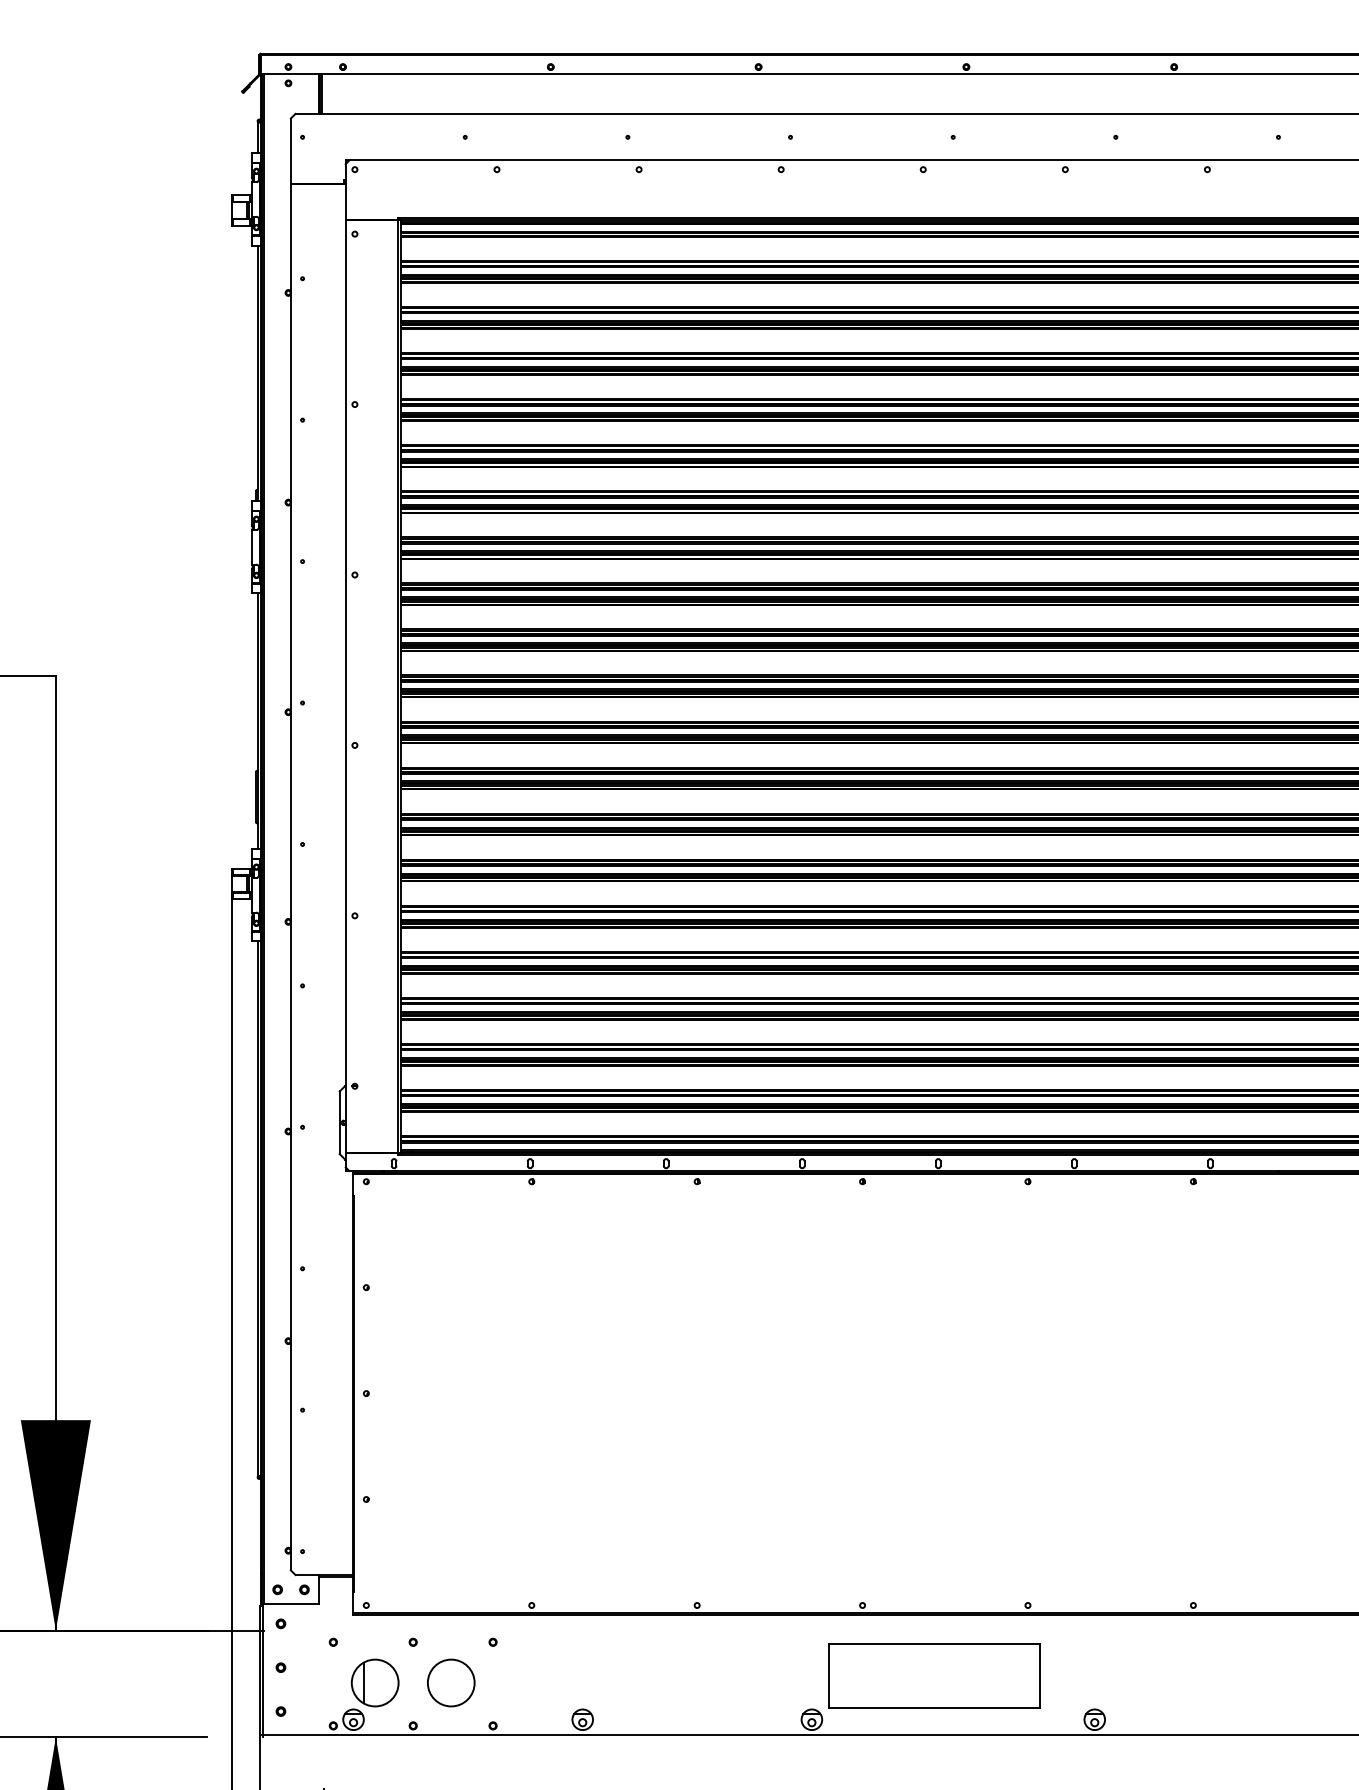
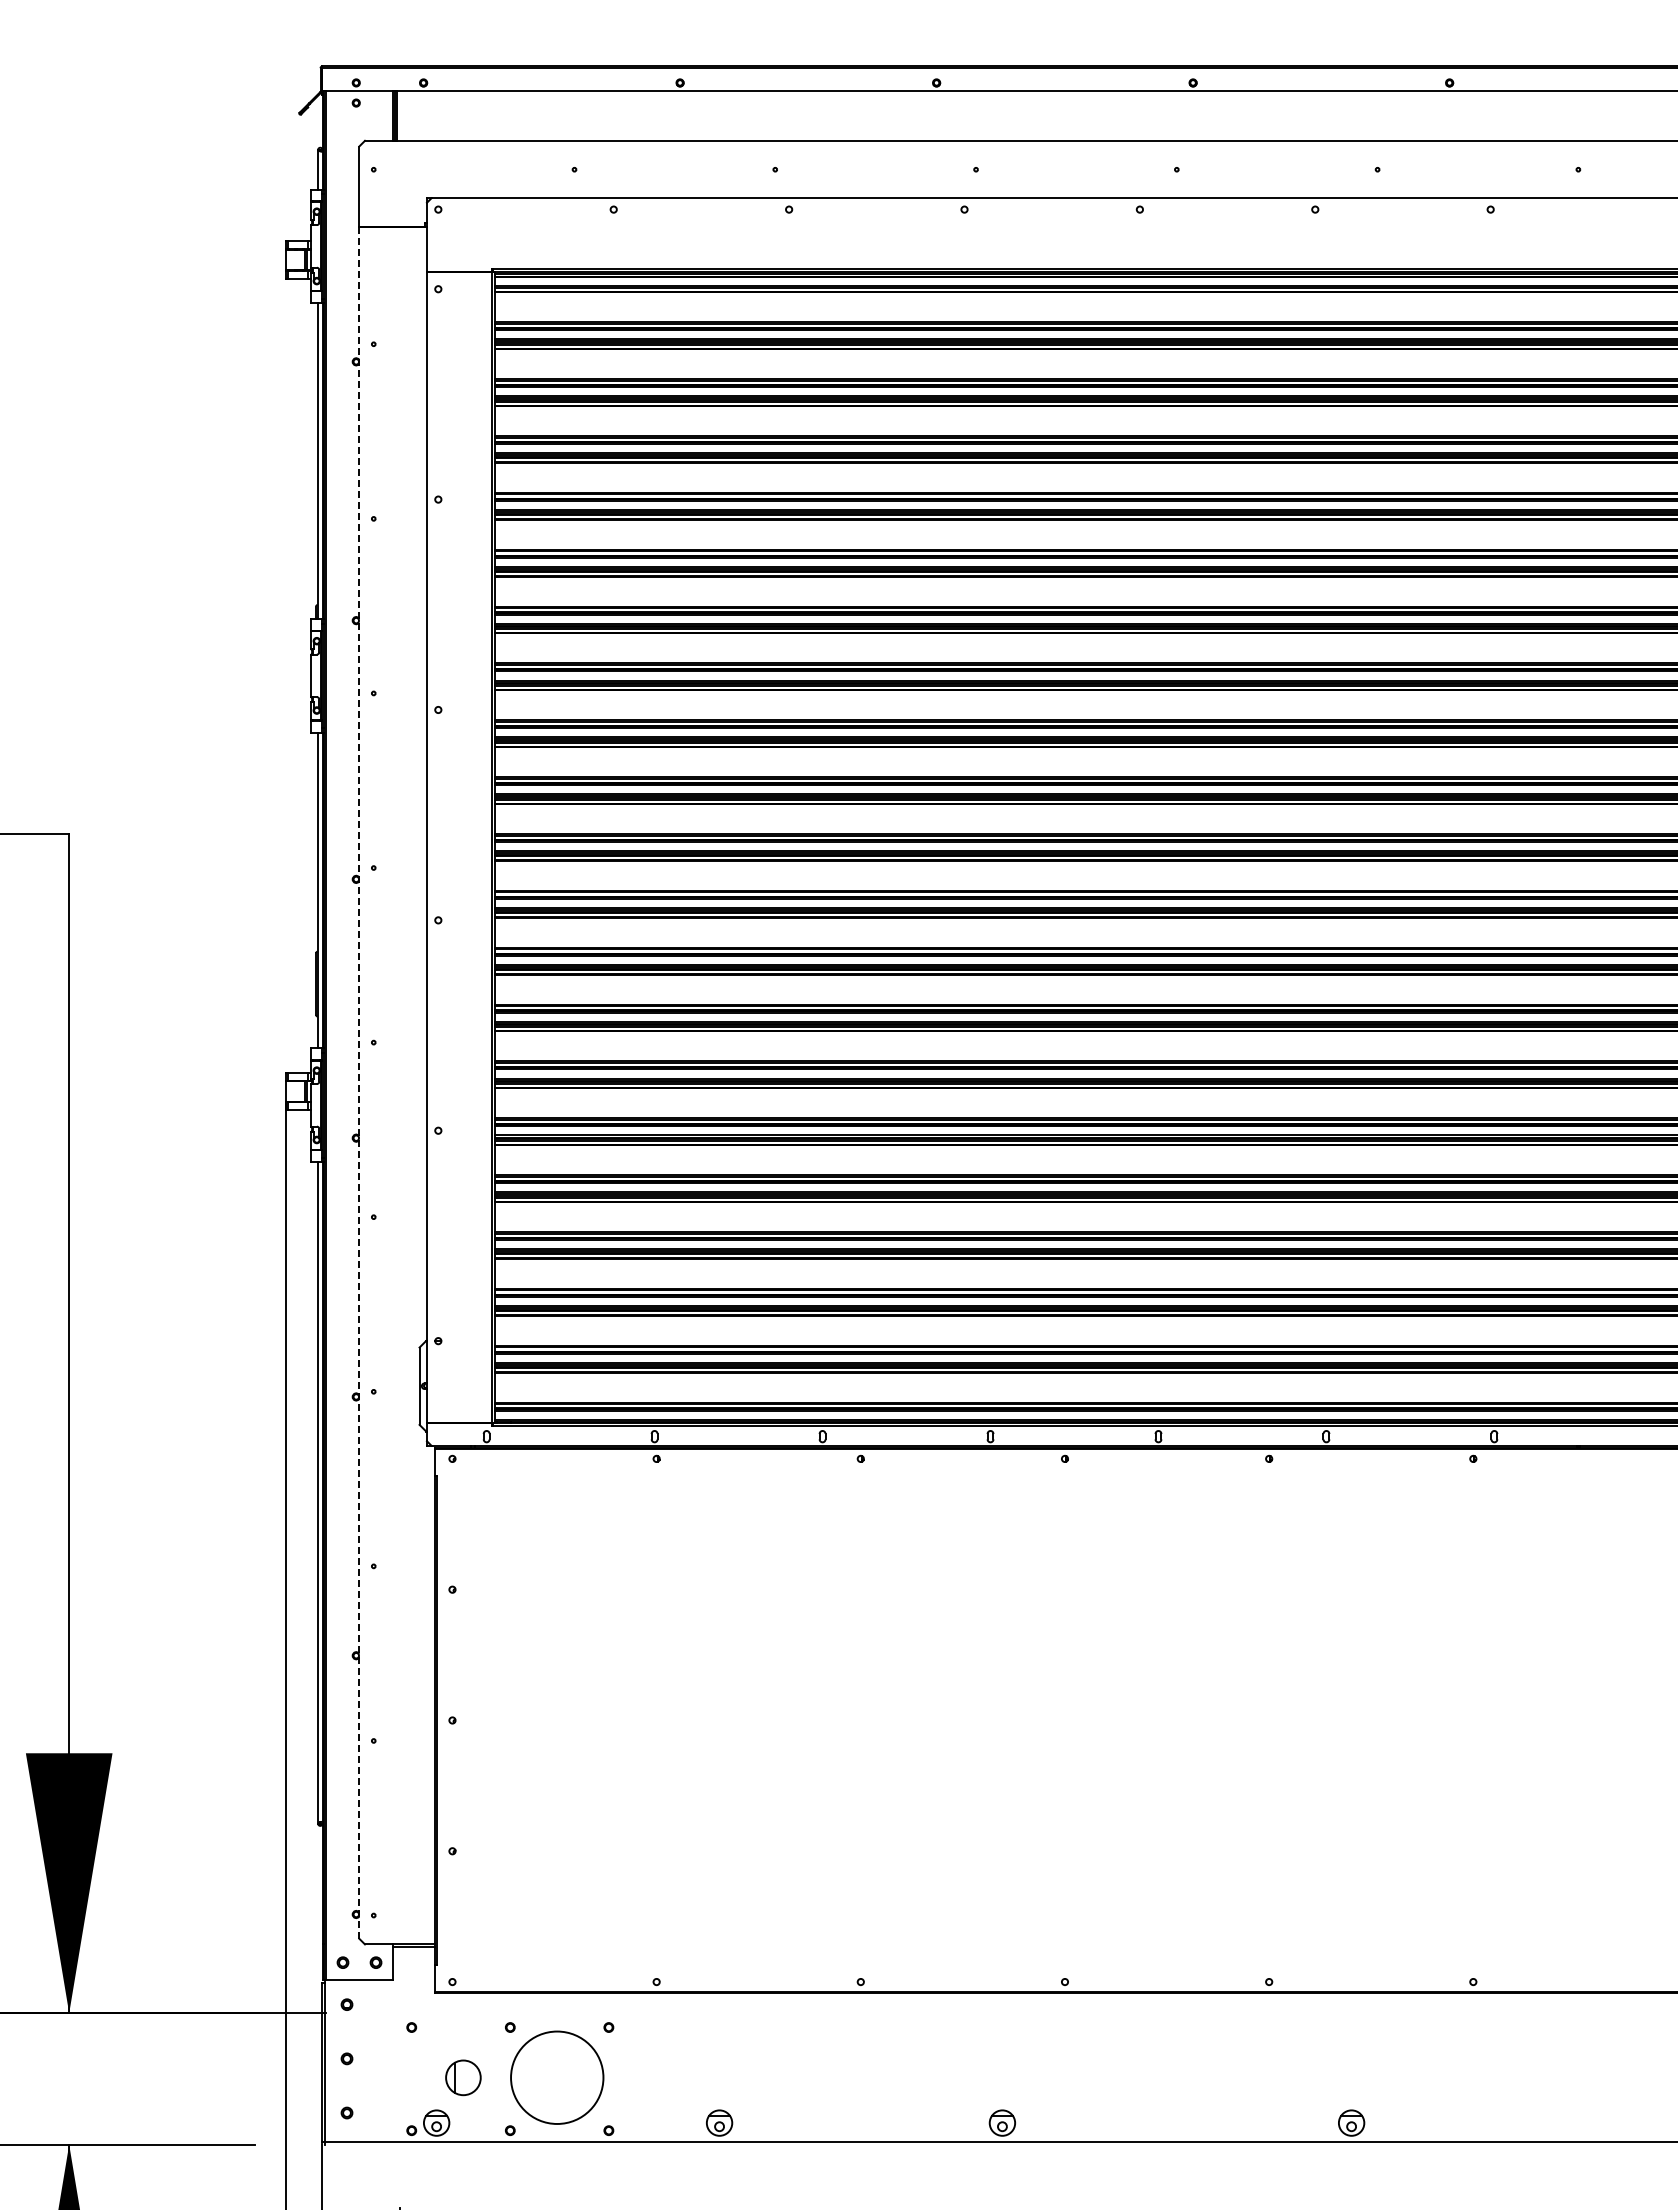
line: (291, 876) -> (359, 1082), solid -> dashed
part: (934, 1675) -> (1153, 2068), removed
part: (375, 1682) -> (463, 2077), size x0.6
circle: (451, 1682) -> (557, 2077), size x1.6

